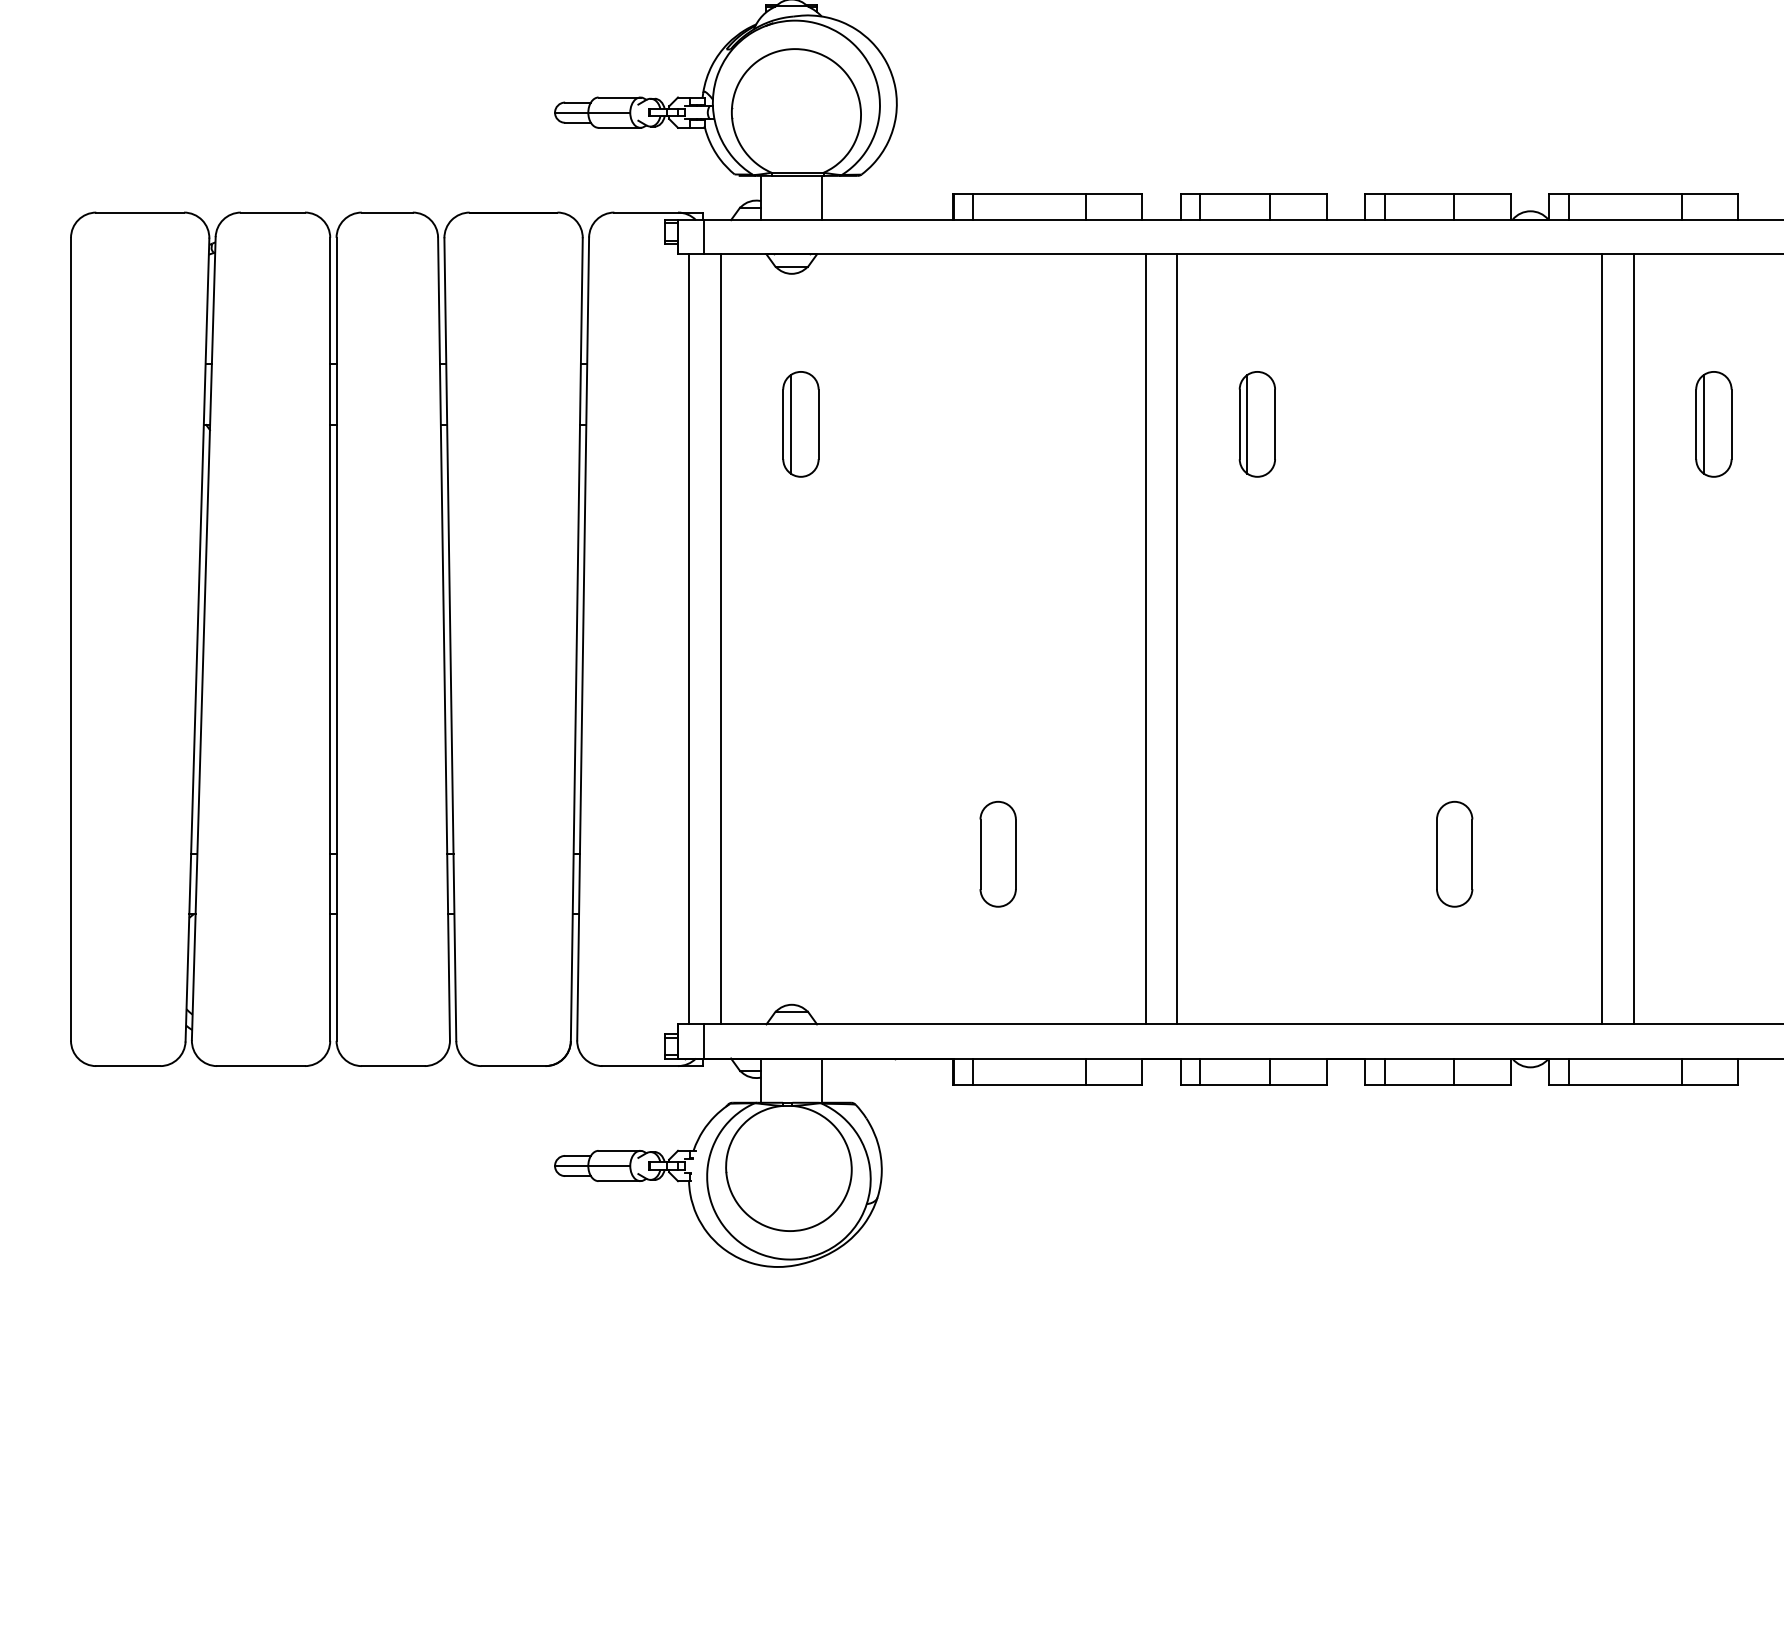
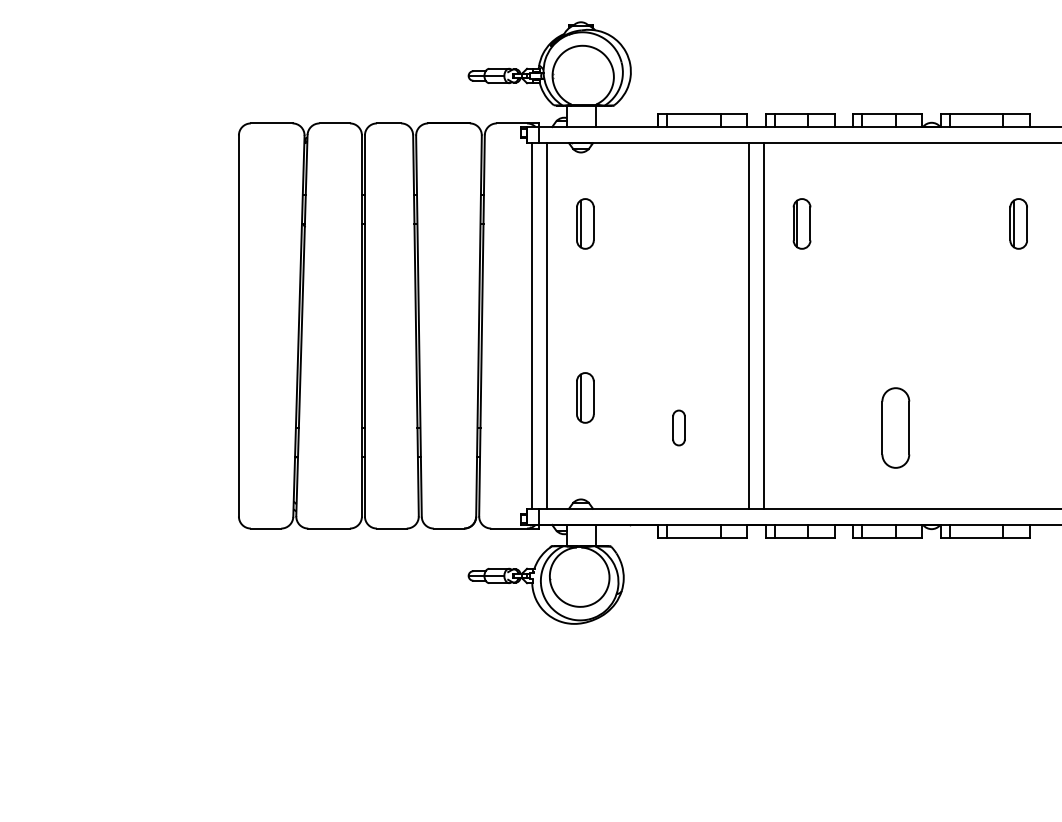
line: (1601, 638) -> (965, 325), removed
line: (1633, 638) -> (980, 325), removed
part: (801, 789) -> (585, 397), added
part: (997, 853) -> (678, 427), size x0.7
part: (1454, 853) -> (895, 427), size x1.6

